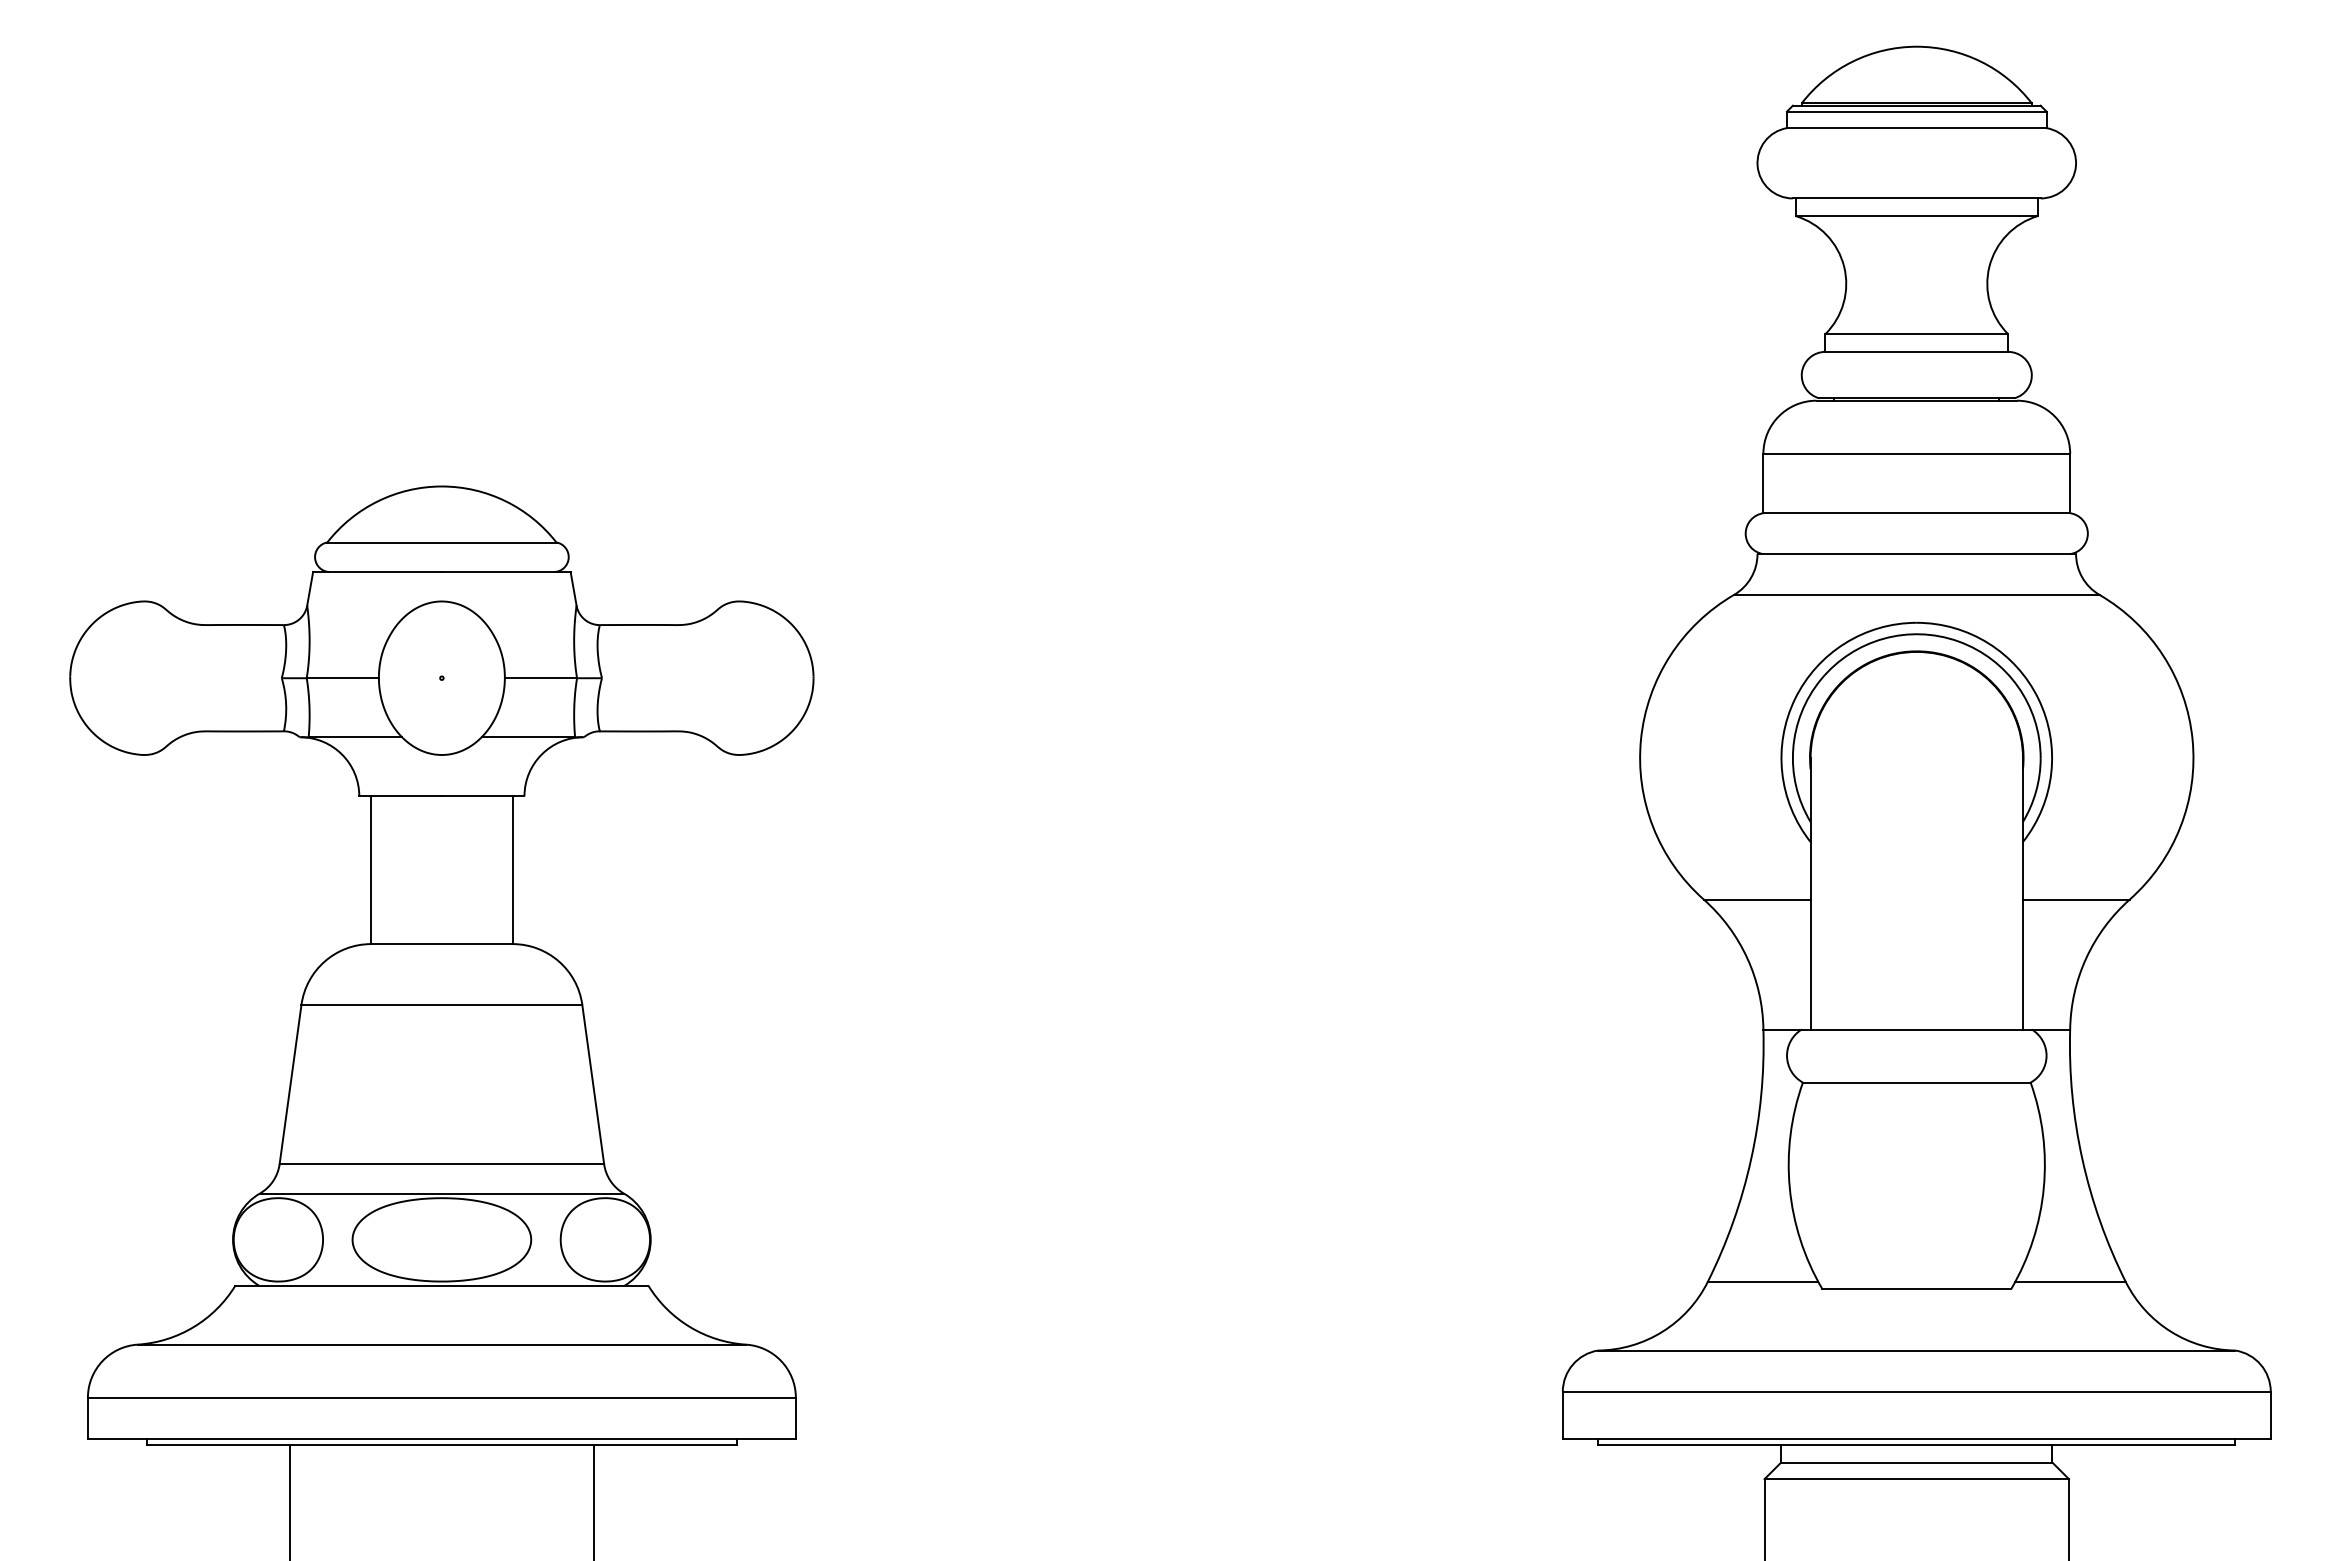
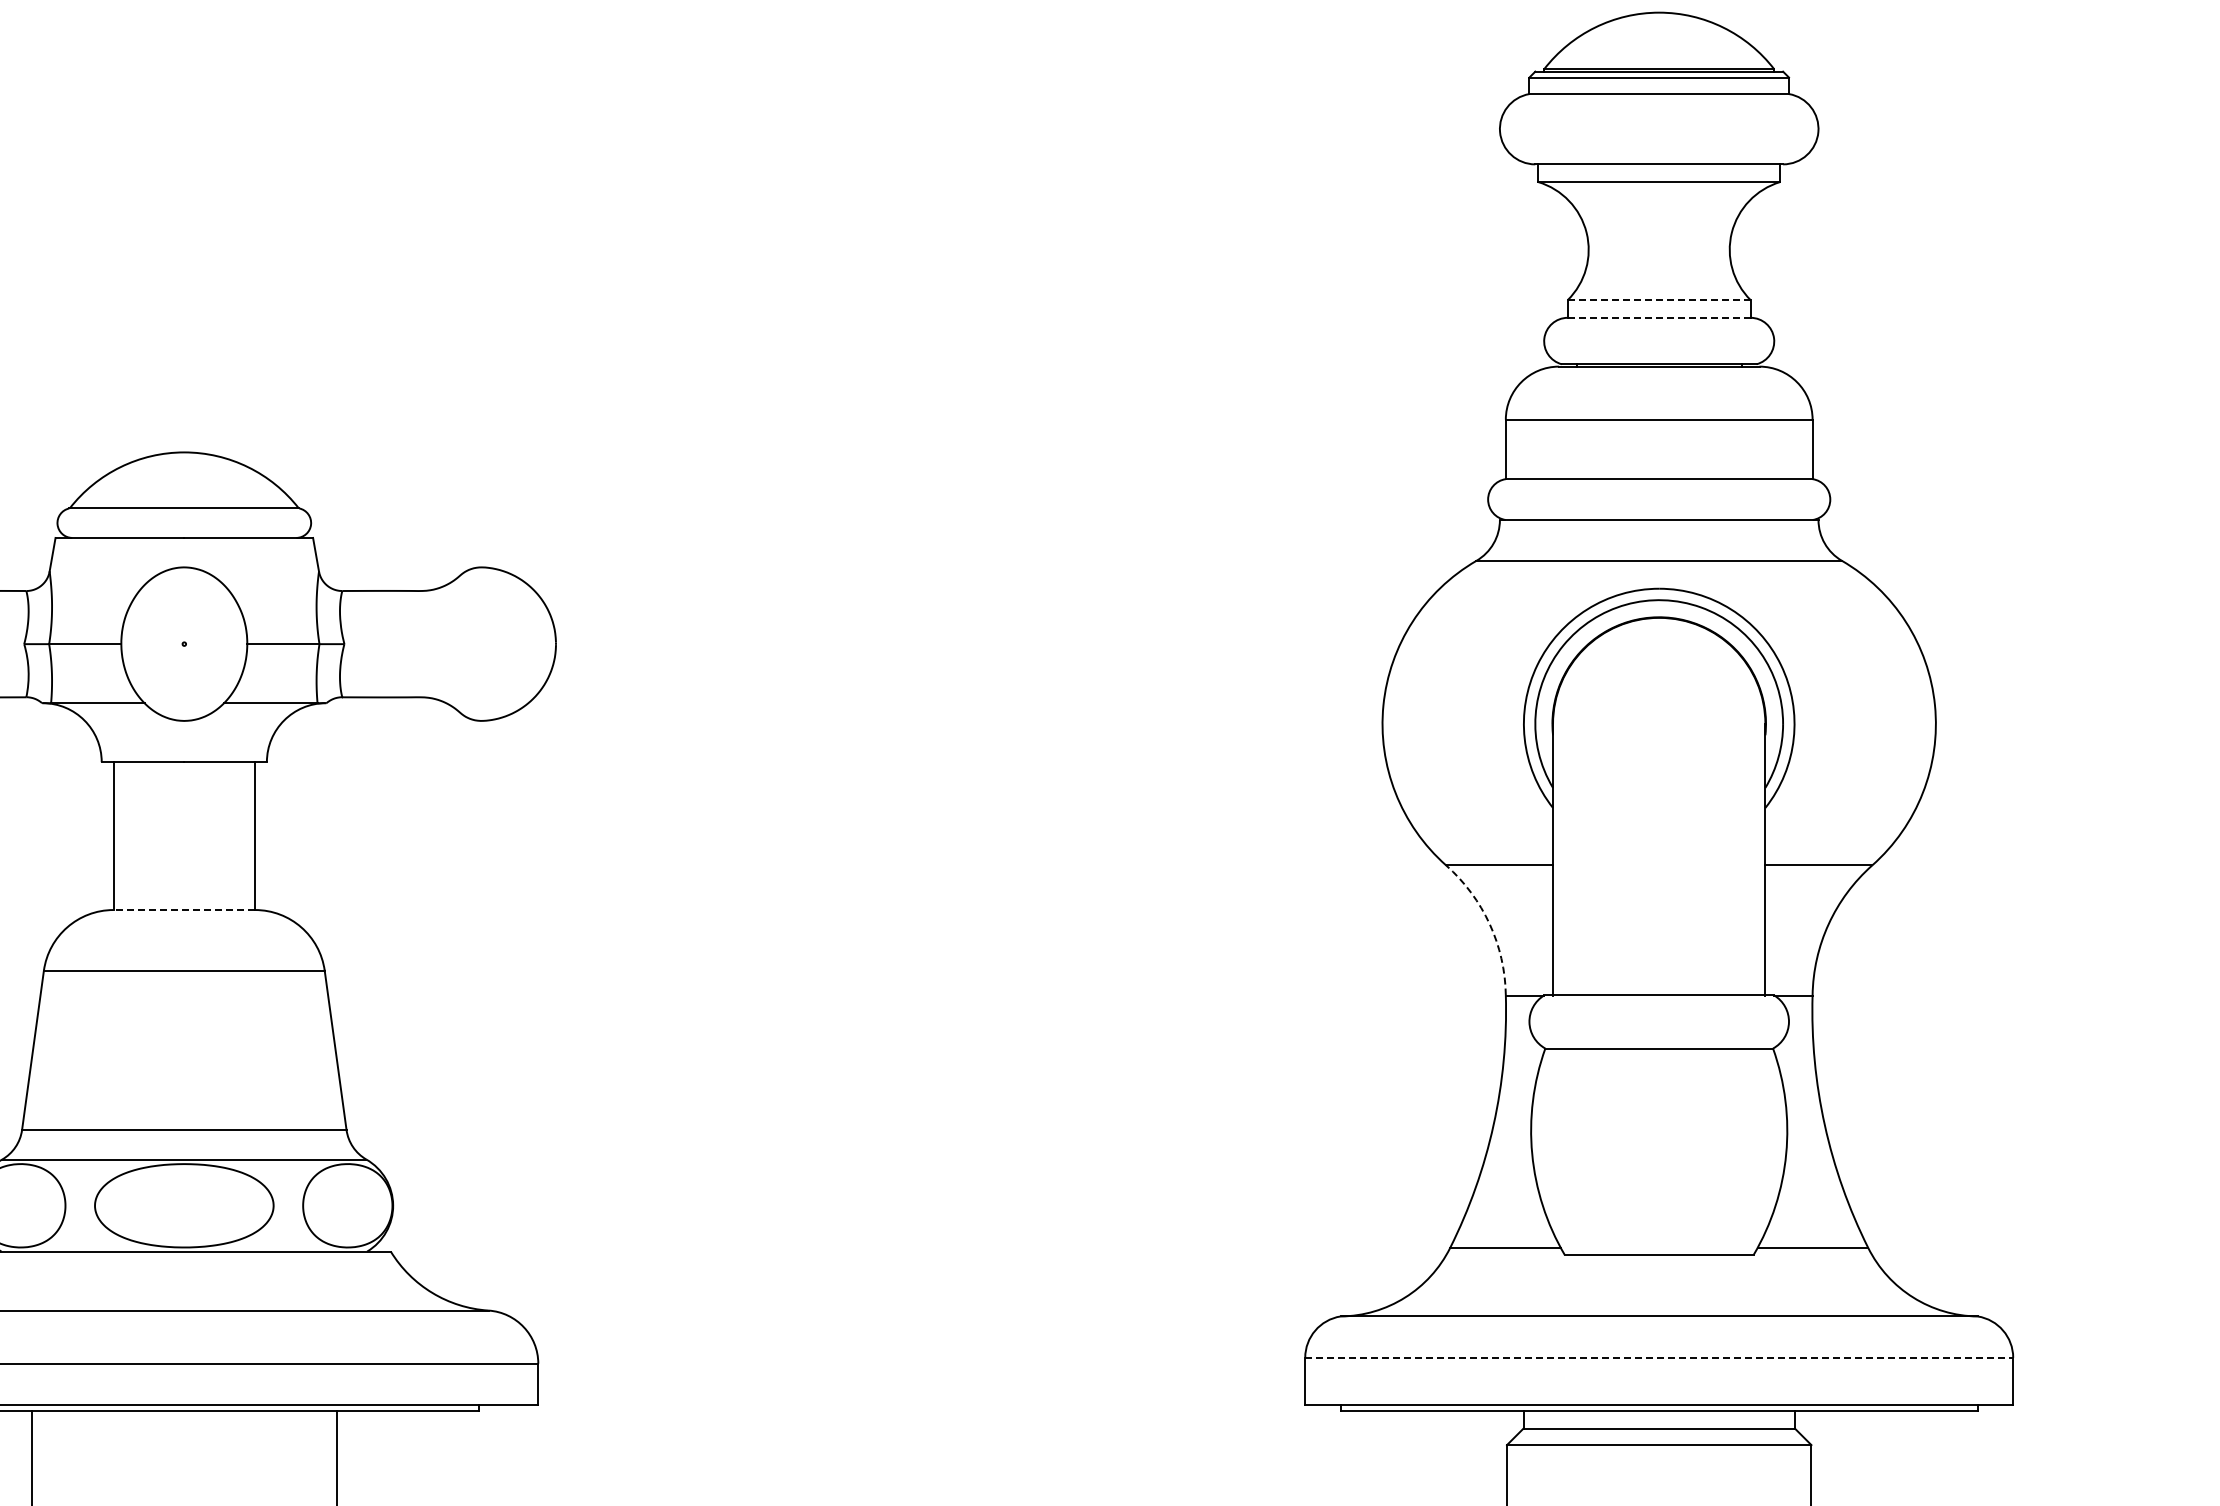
line: (1916, 334) -> (1658, 300), solid -> dashed
line: (1916, 351) -> (1658, 317), solid -> dashed
line: (441, 944) -> (183, 910), solid -> dashed
arc: (1747, 958) -> (1489, 924), solid -> dashed
line: (1916, 1391) -> (1658, 1357), solid -> dashed

